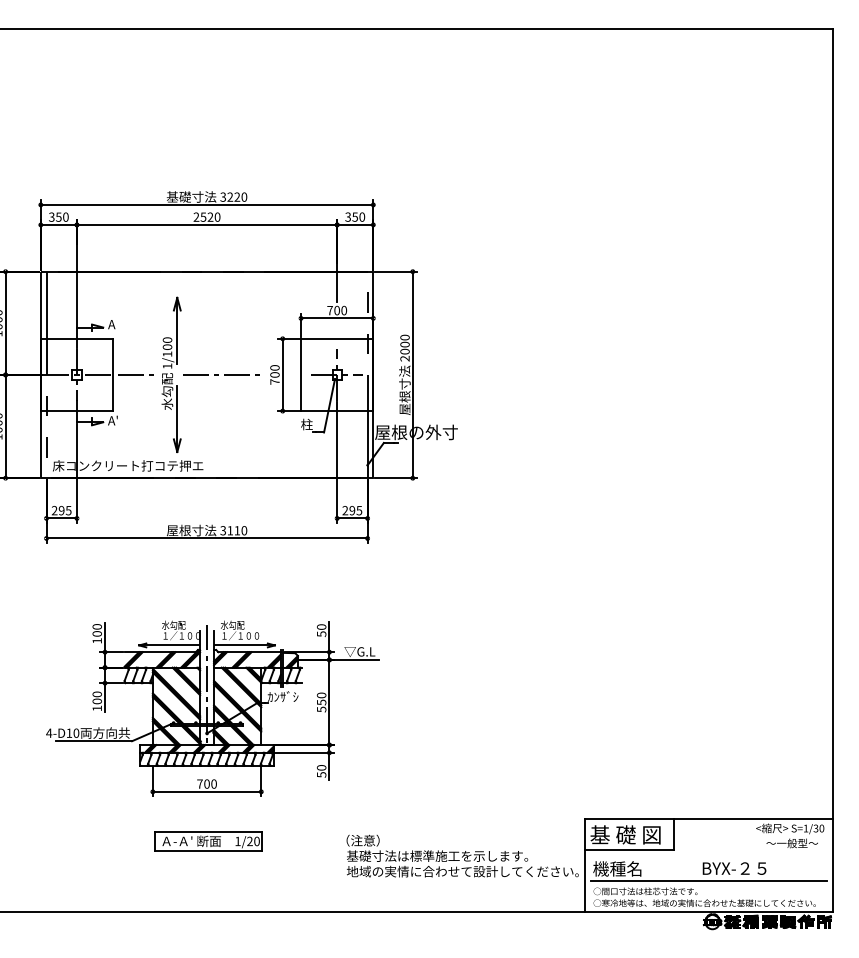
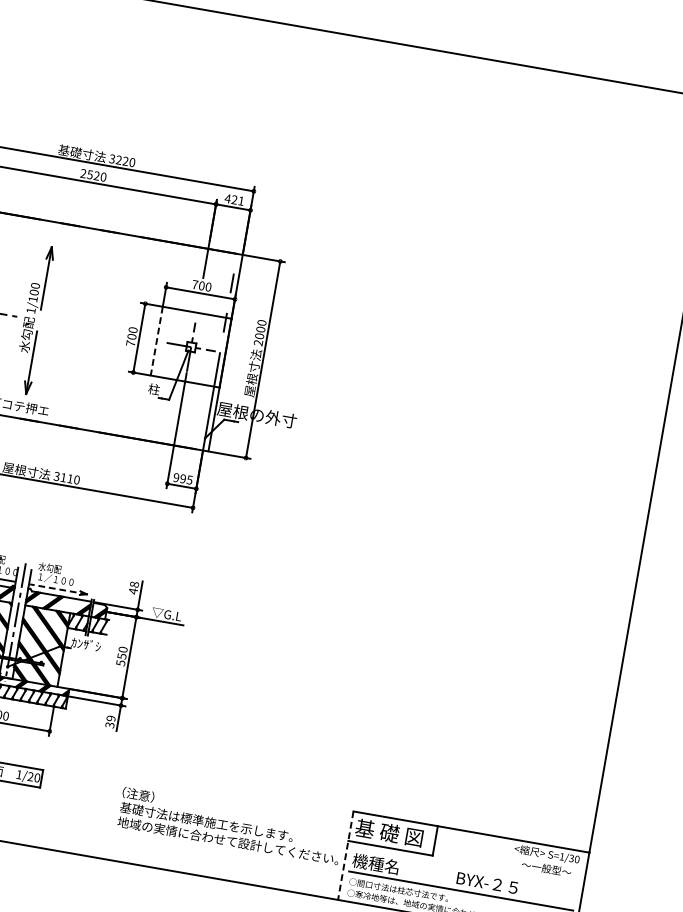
text: (355, 216) -> (234, 199), 350 -> 421
line: (218, 374) -> (78, 327), removed
line: (301, 375) -> (157, 341), solid -> dashed
text: (345, 510) -> (176, 477), 295 -> 995
text: (321, 630) -> (133, 587), 50 -> 48
line: (245, 645) -> (58, 589), solid -> dashed
text: (321, 771) -> (110, 722), 50 -> 39
line: (585, 866) -> (345, 856), solid -> dashed

